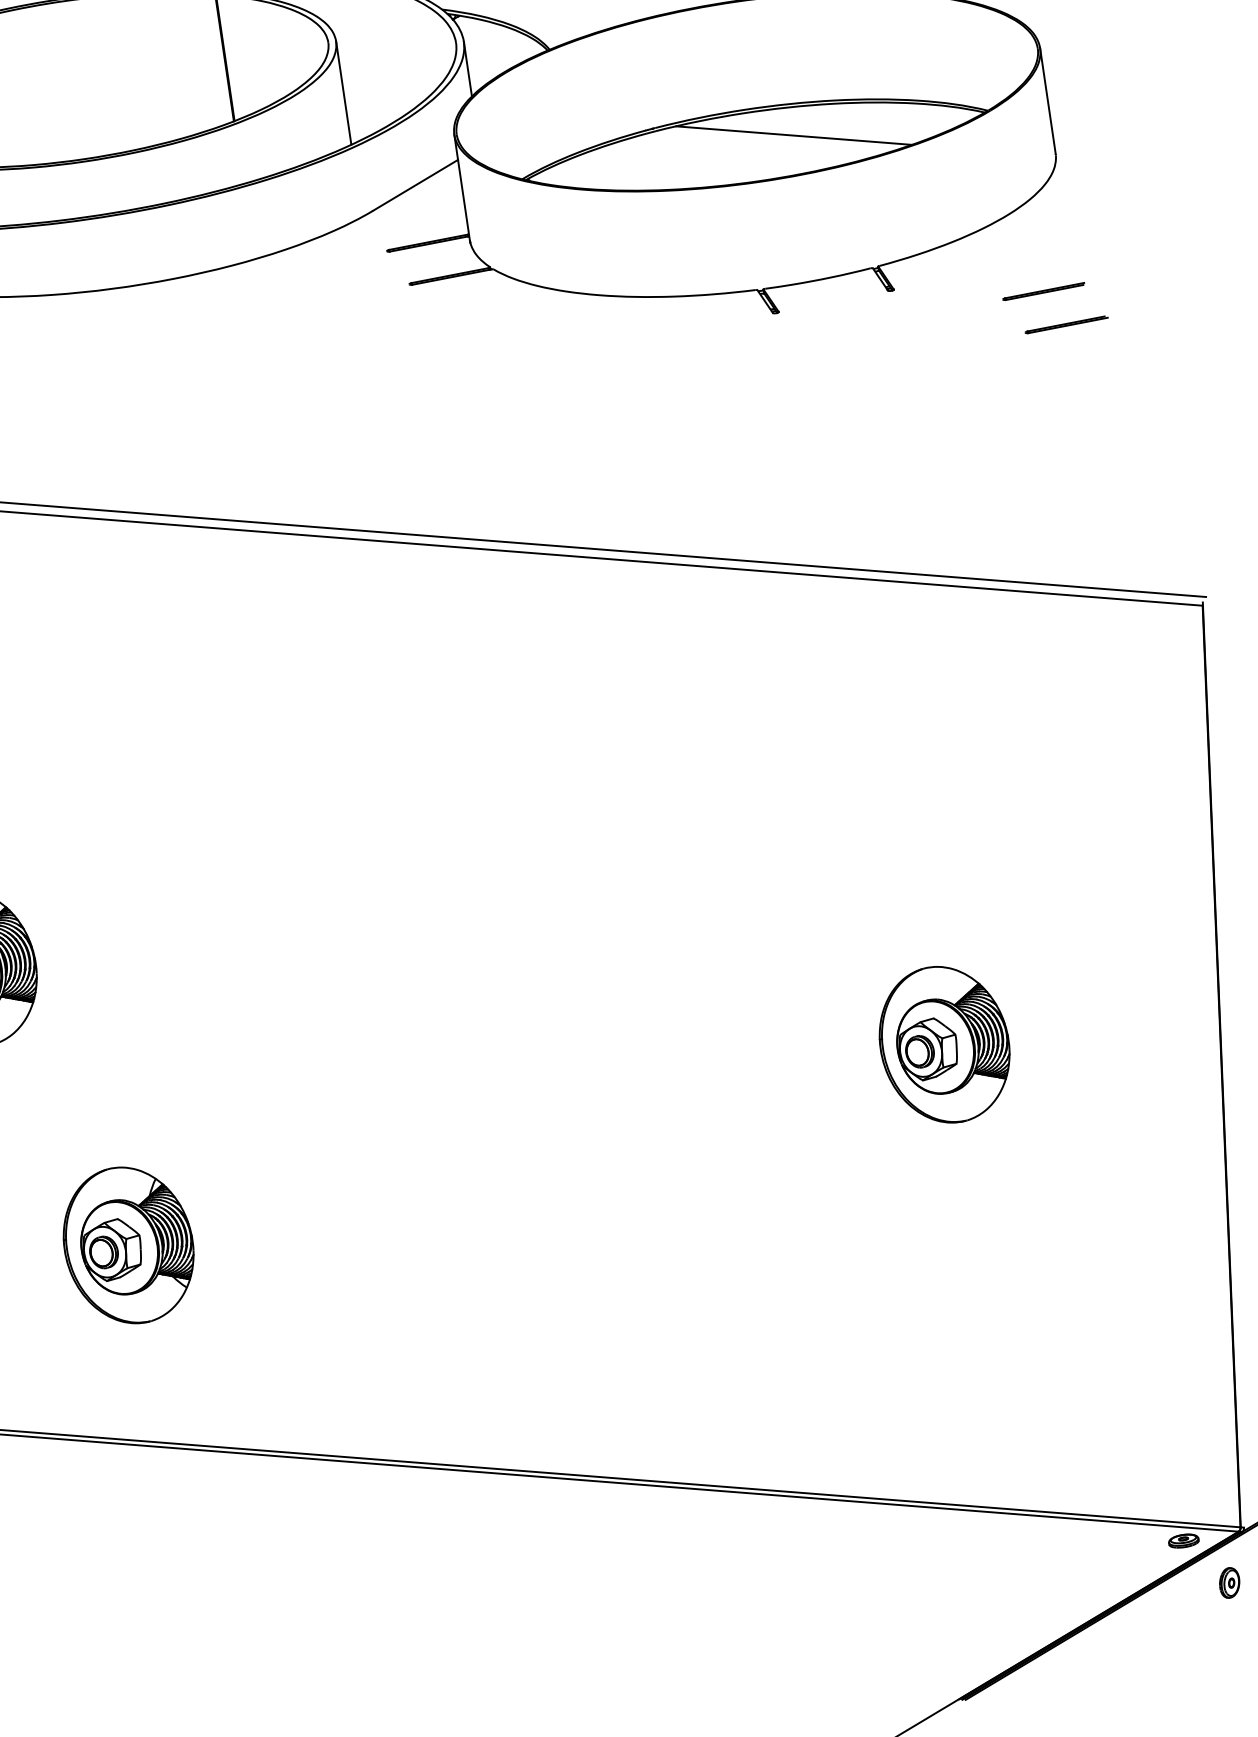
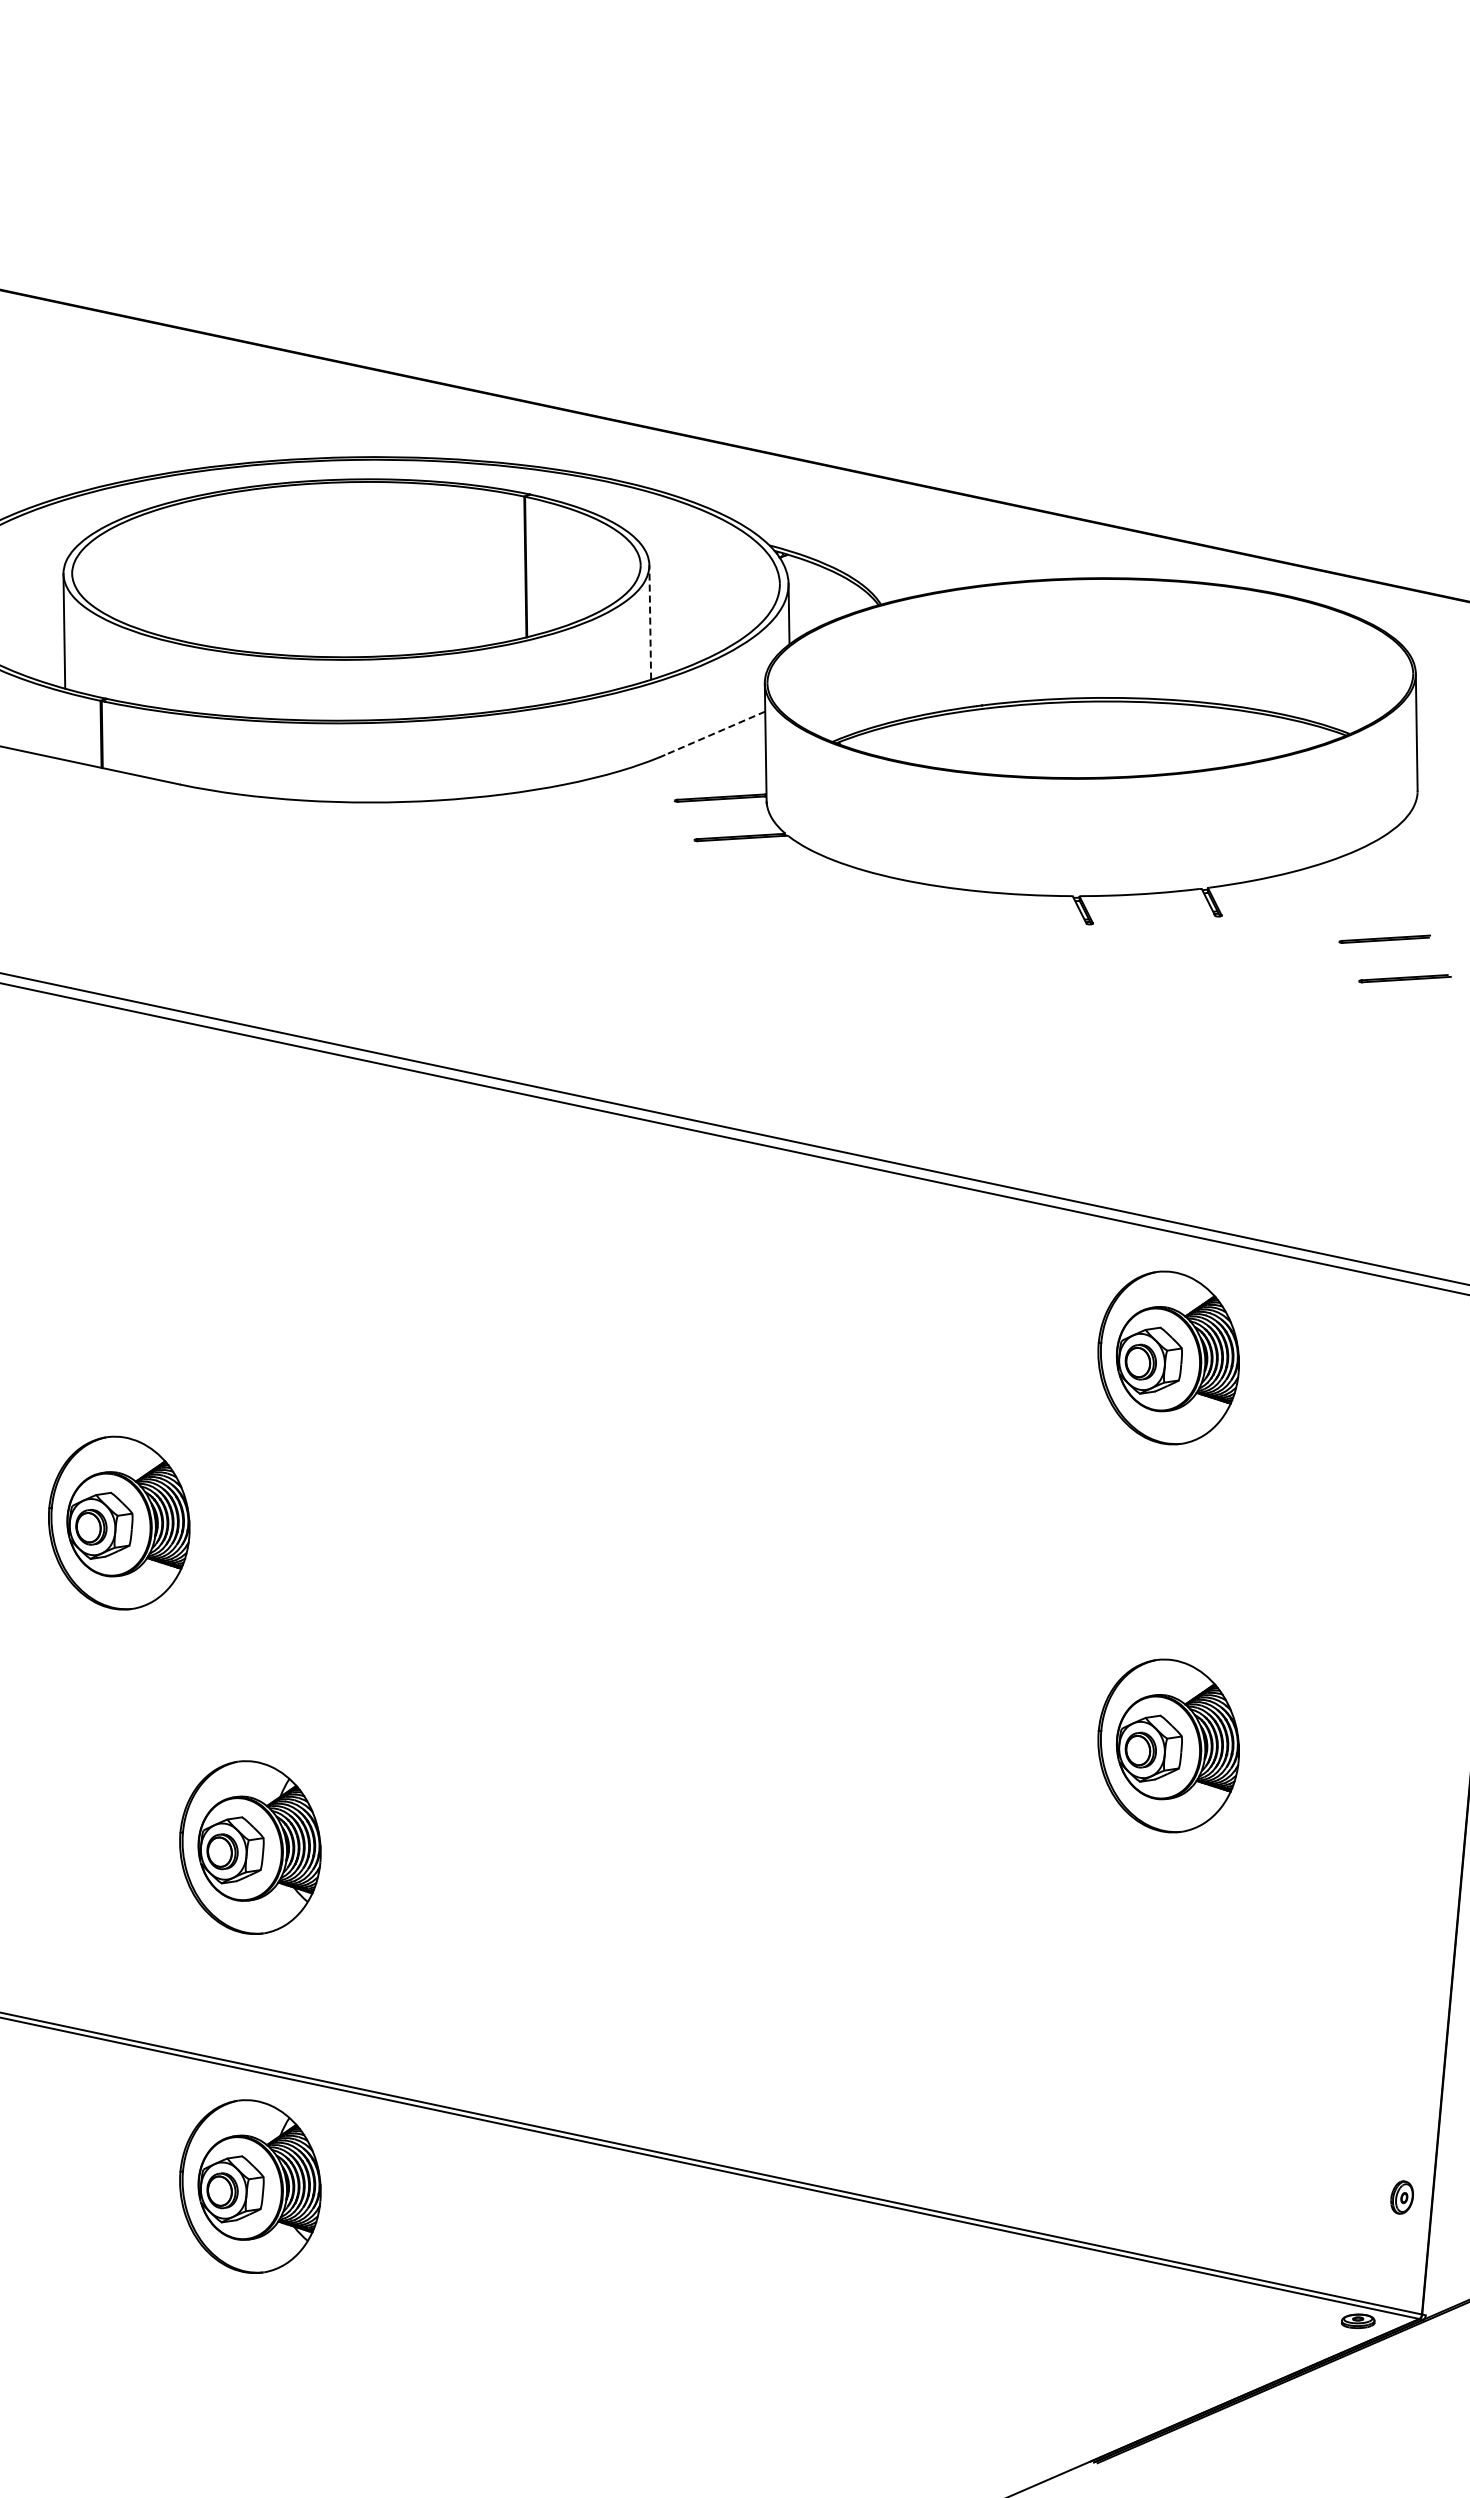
line: (343, 92) -> (650, 621), solid -> dashed
line: (793, 135) -> (1134, 733), removed
line: (415, 185) -> (715, 733), solid -> dashed
part: (898, 694) -> (1168, 1357), added
part: (168, 1550) -> (250, 2186), added
part: (1229, 1582) -> (1401, 2197), moved

